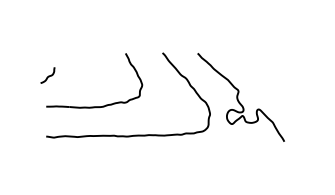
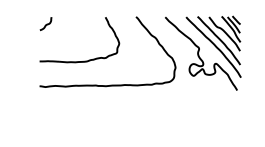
curve: (48, 75) -> (46, 23), moved
part: (255, 88) -> (213, 46), added

